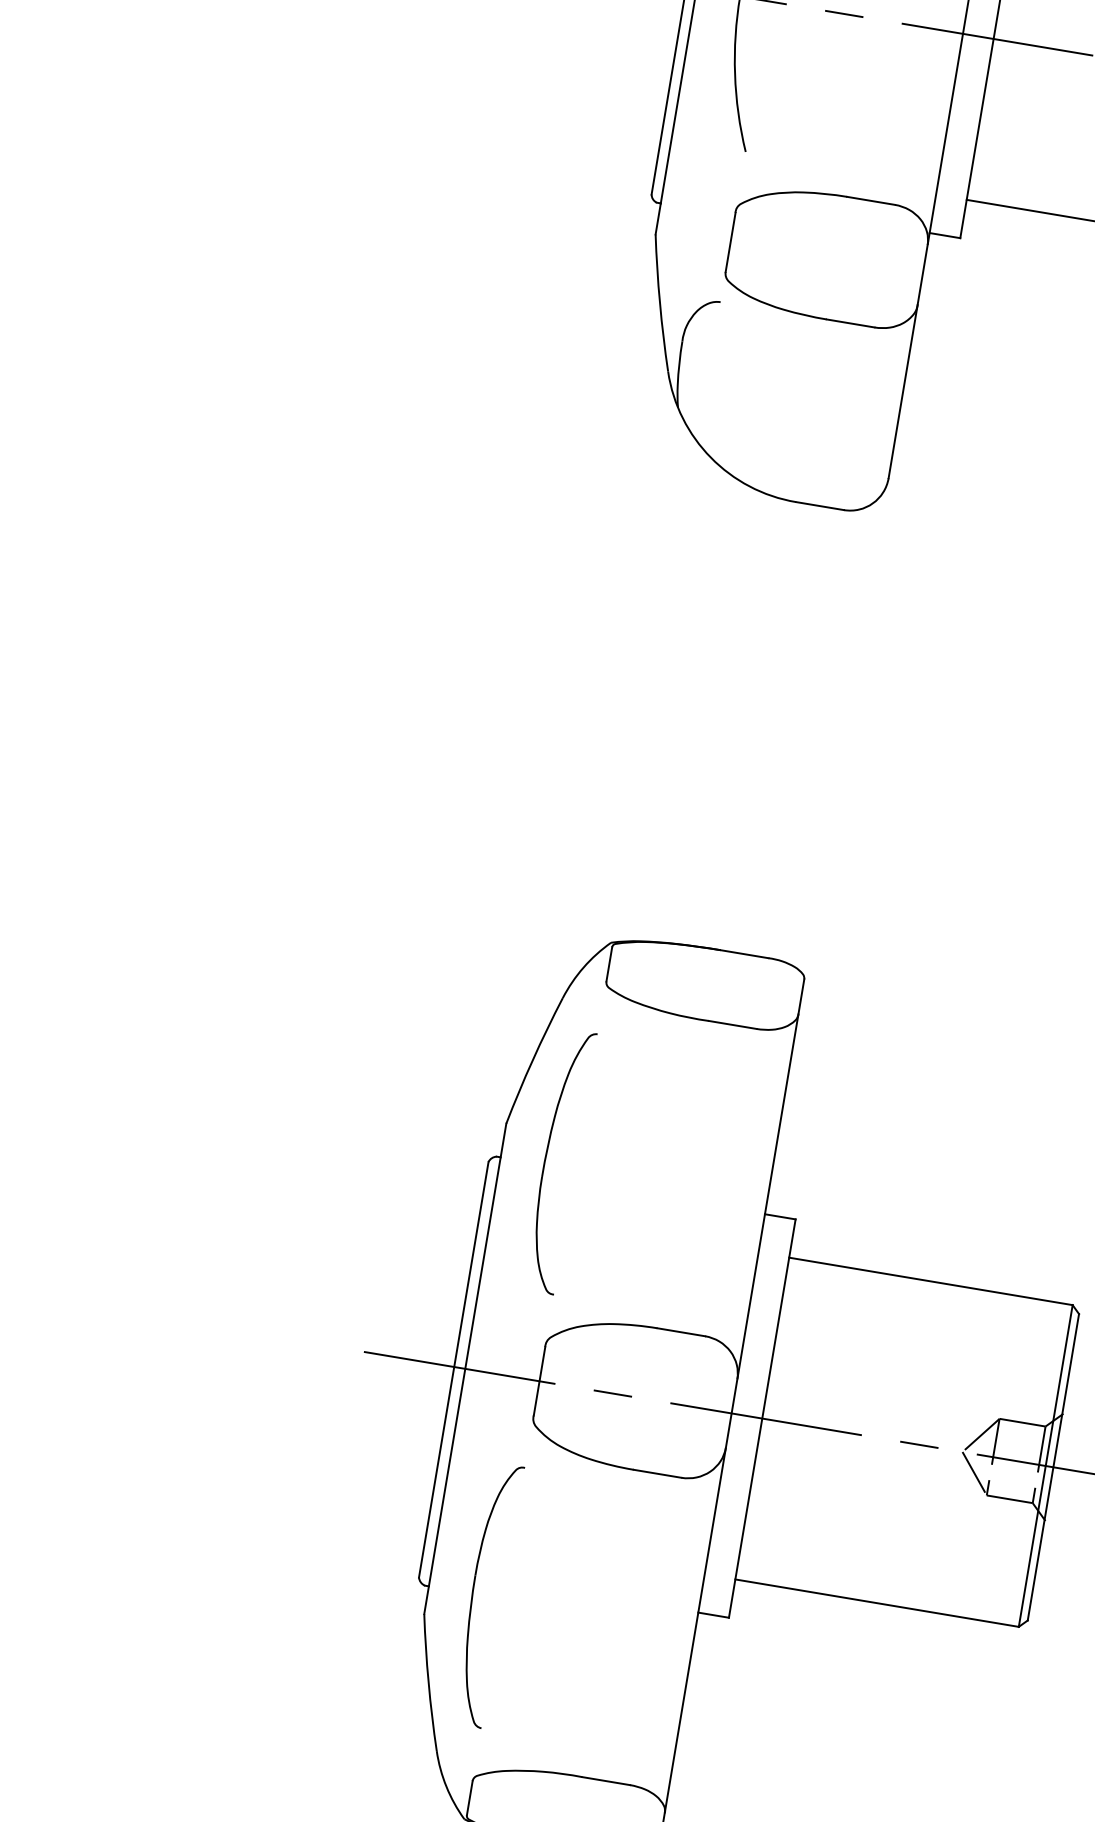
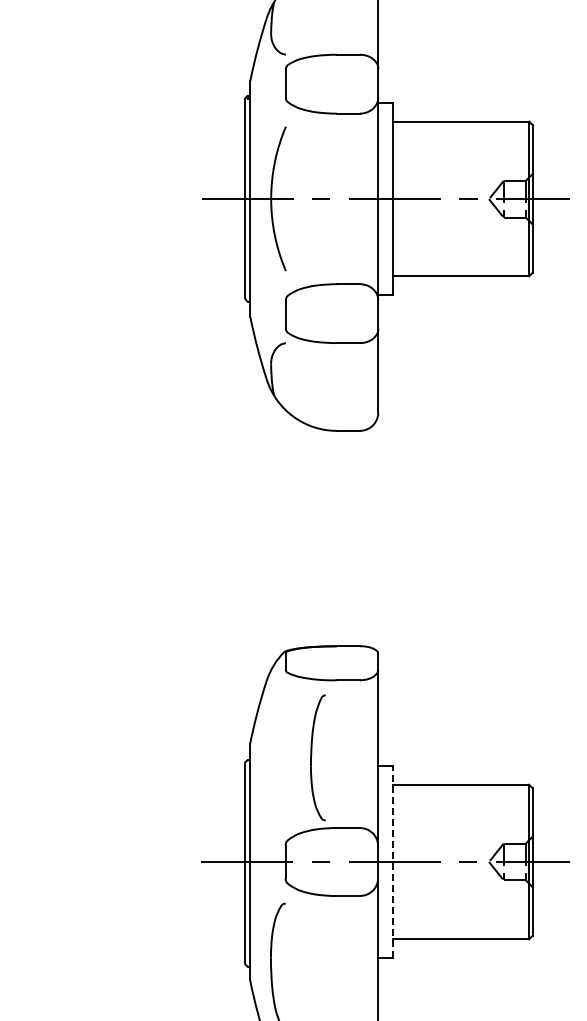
part: (558, 1160) -> (317, 757), moved
line: (761, 1419) -> (392, 862), solid -> dashed

